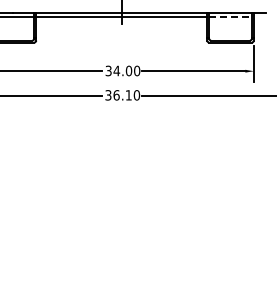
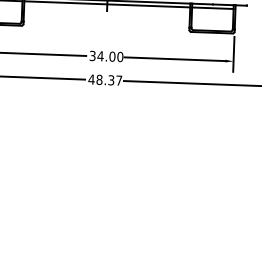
line: (231, 17) -> (213, 8), dashed -> solid
text: (122, 95) -> (105, 80), 36.10 -> 48.37

